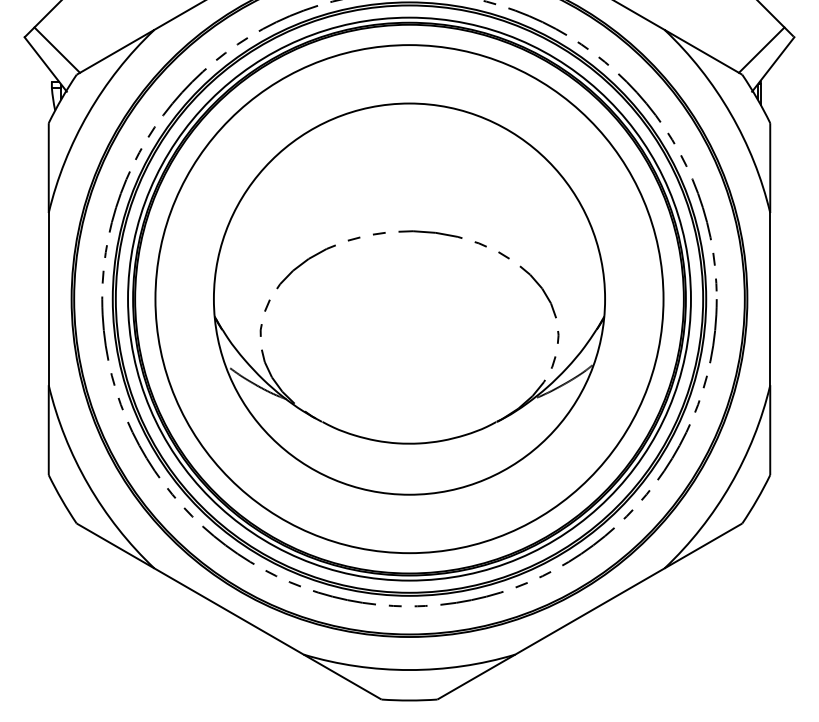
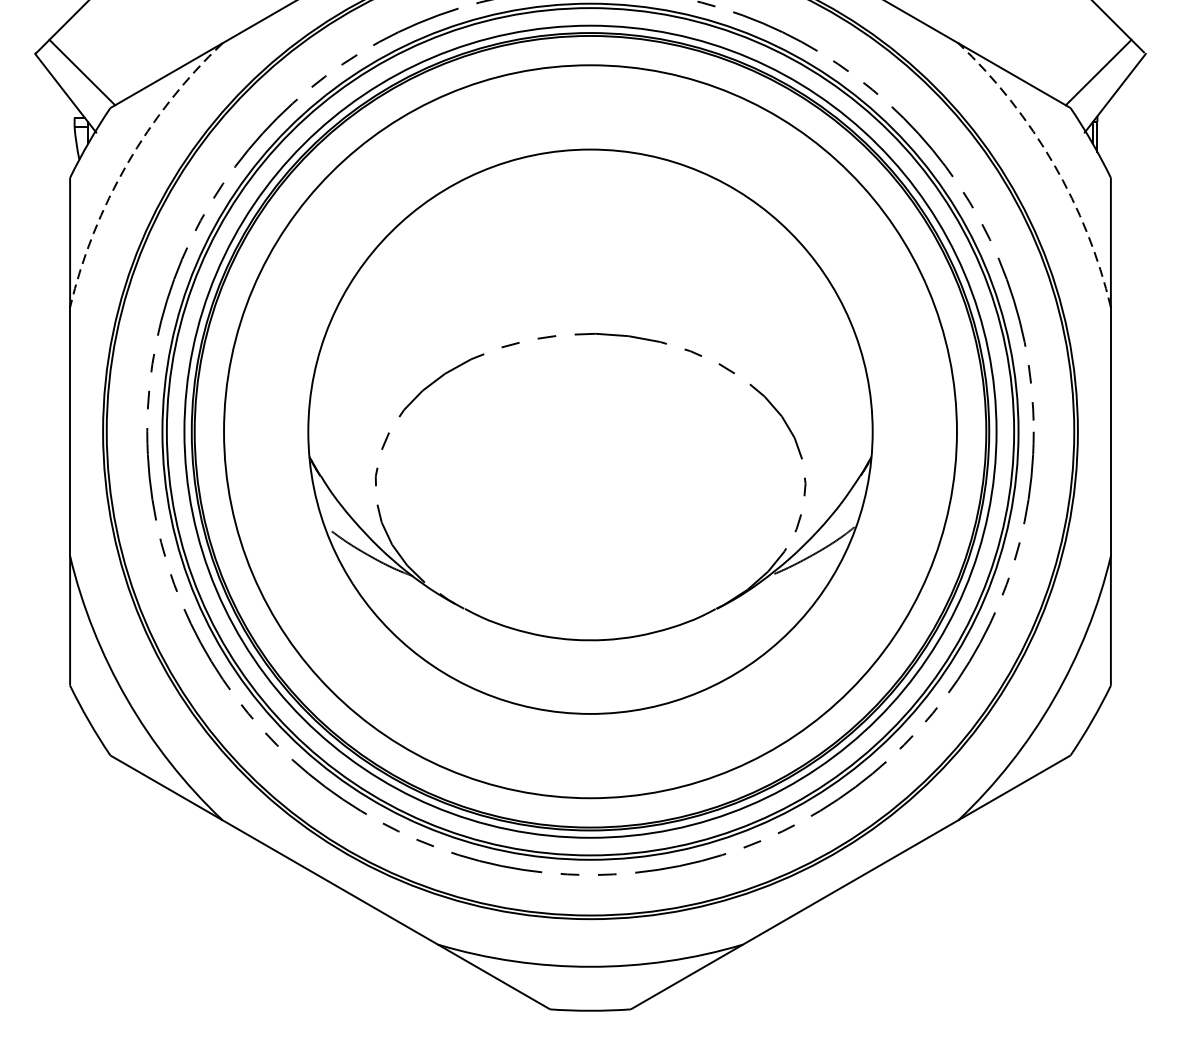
arc: (88, 113) -> (127, 163), solid -> dashed
arc: (730, 113) -> (1053, 163), solid -> dashed

